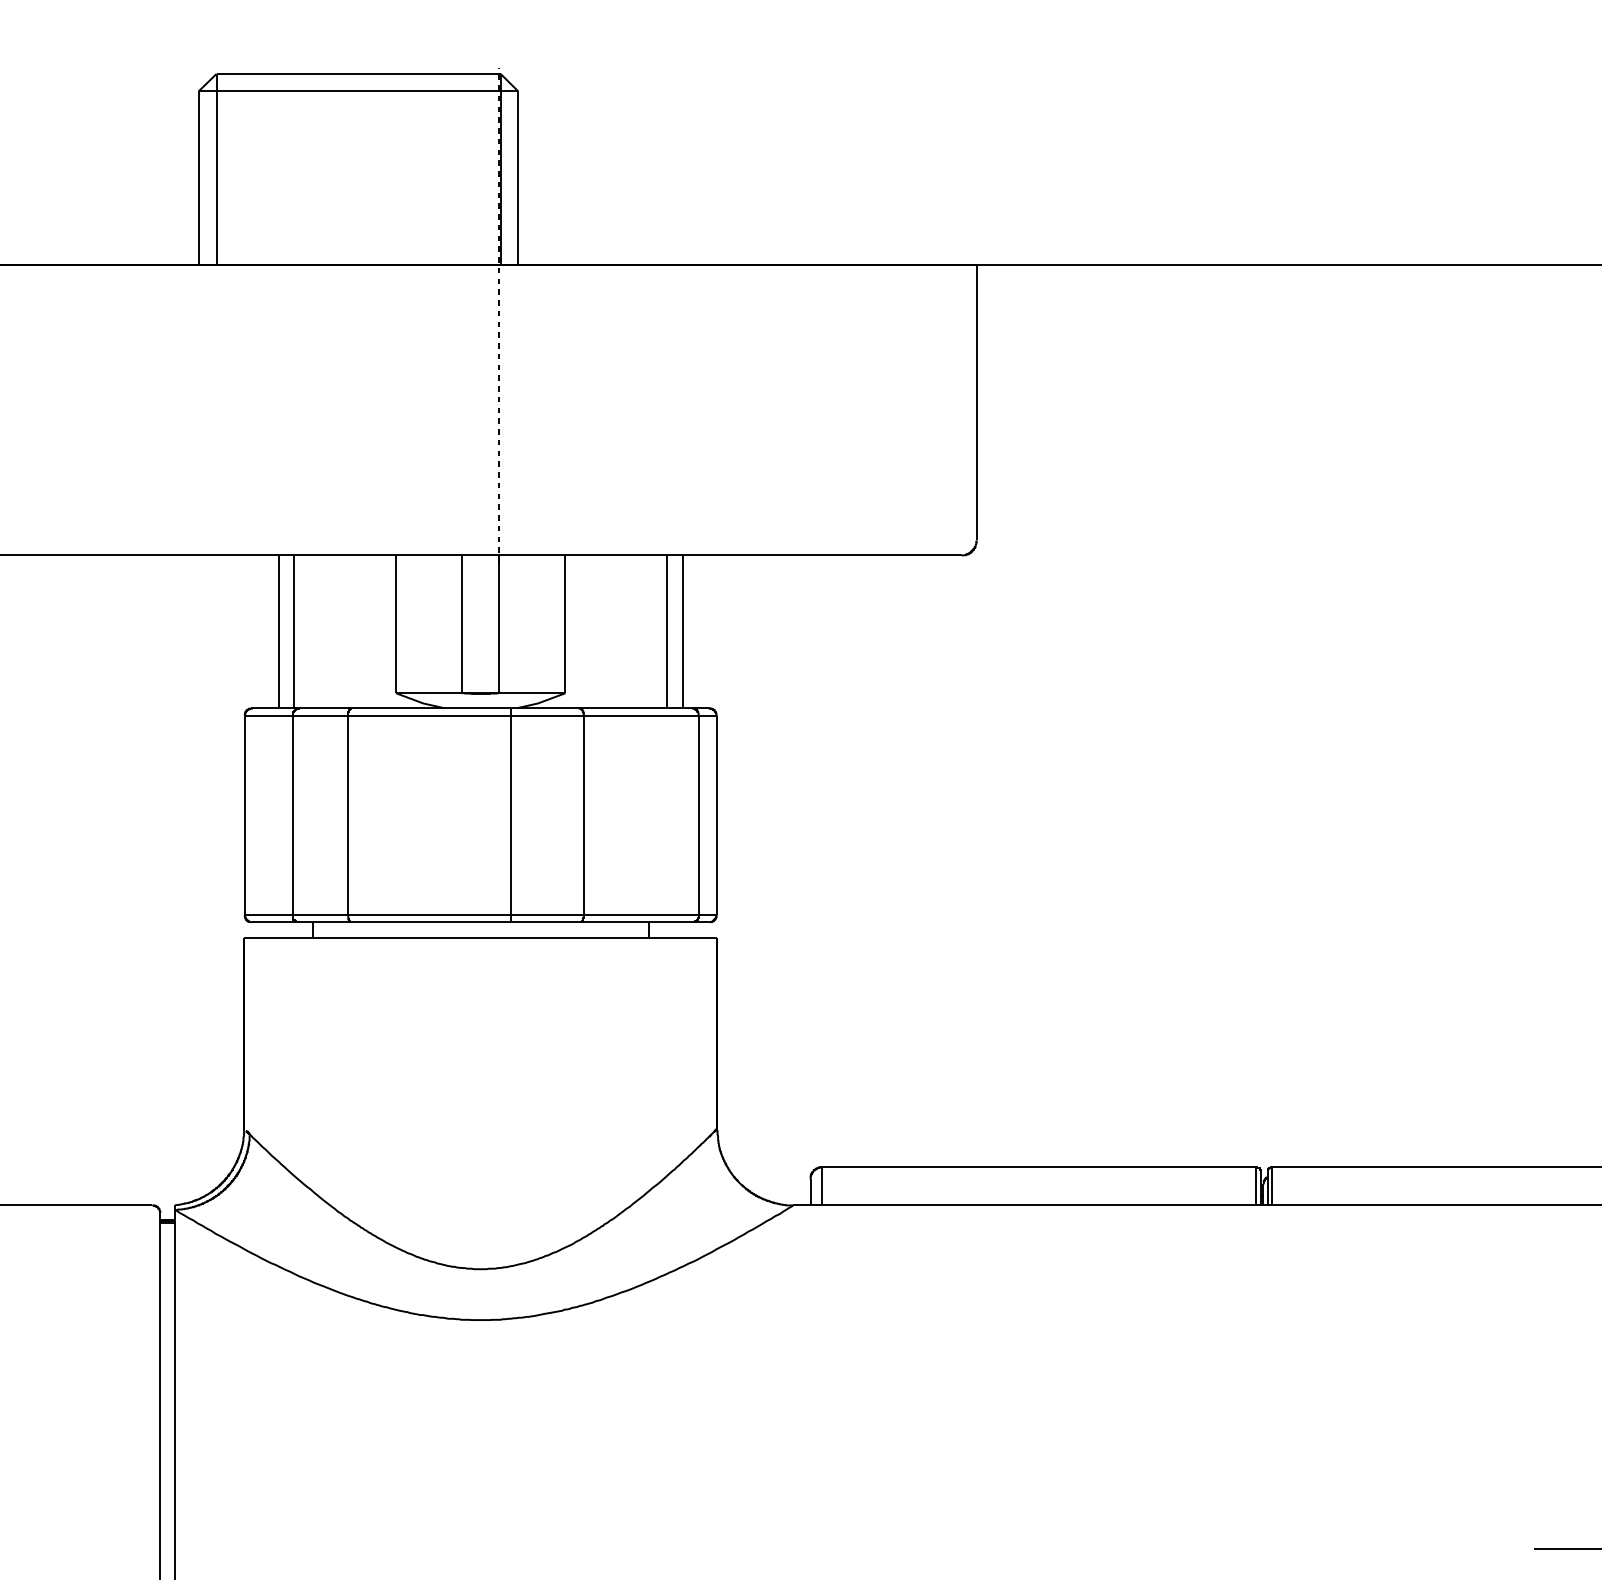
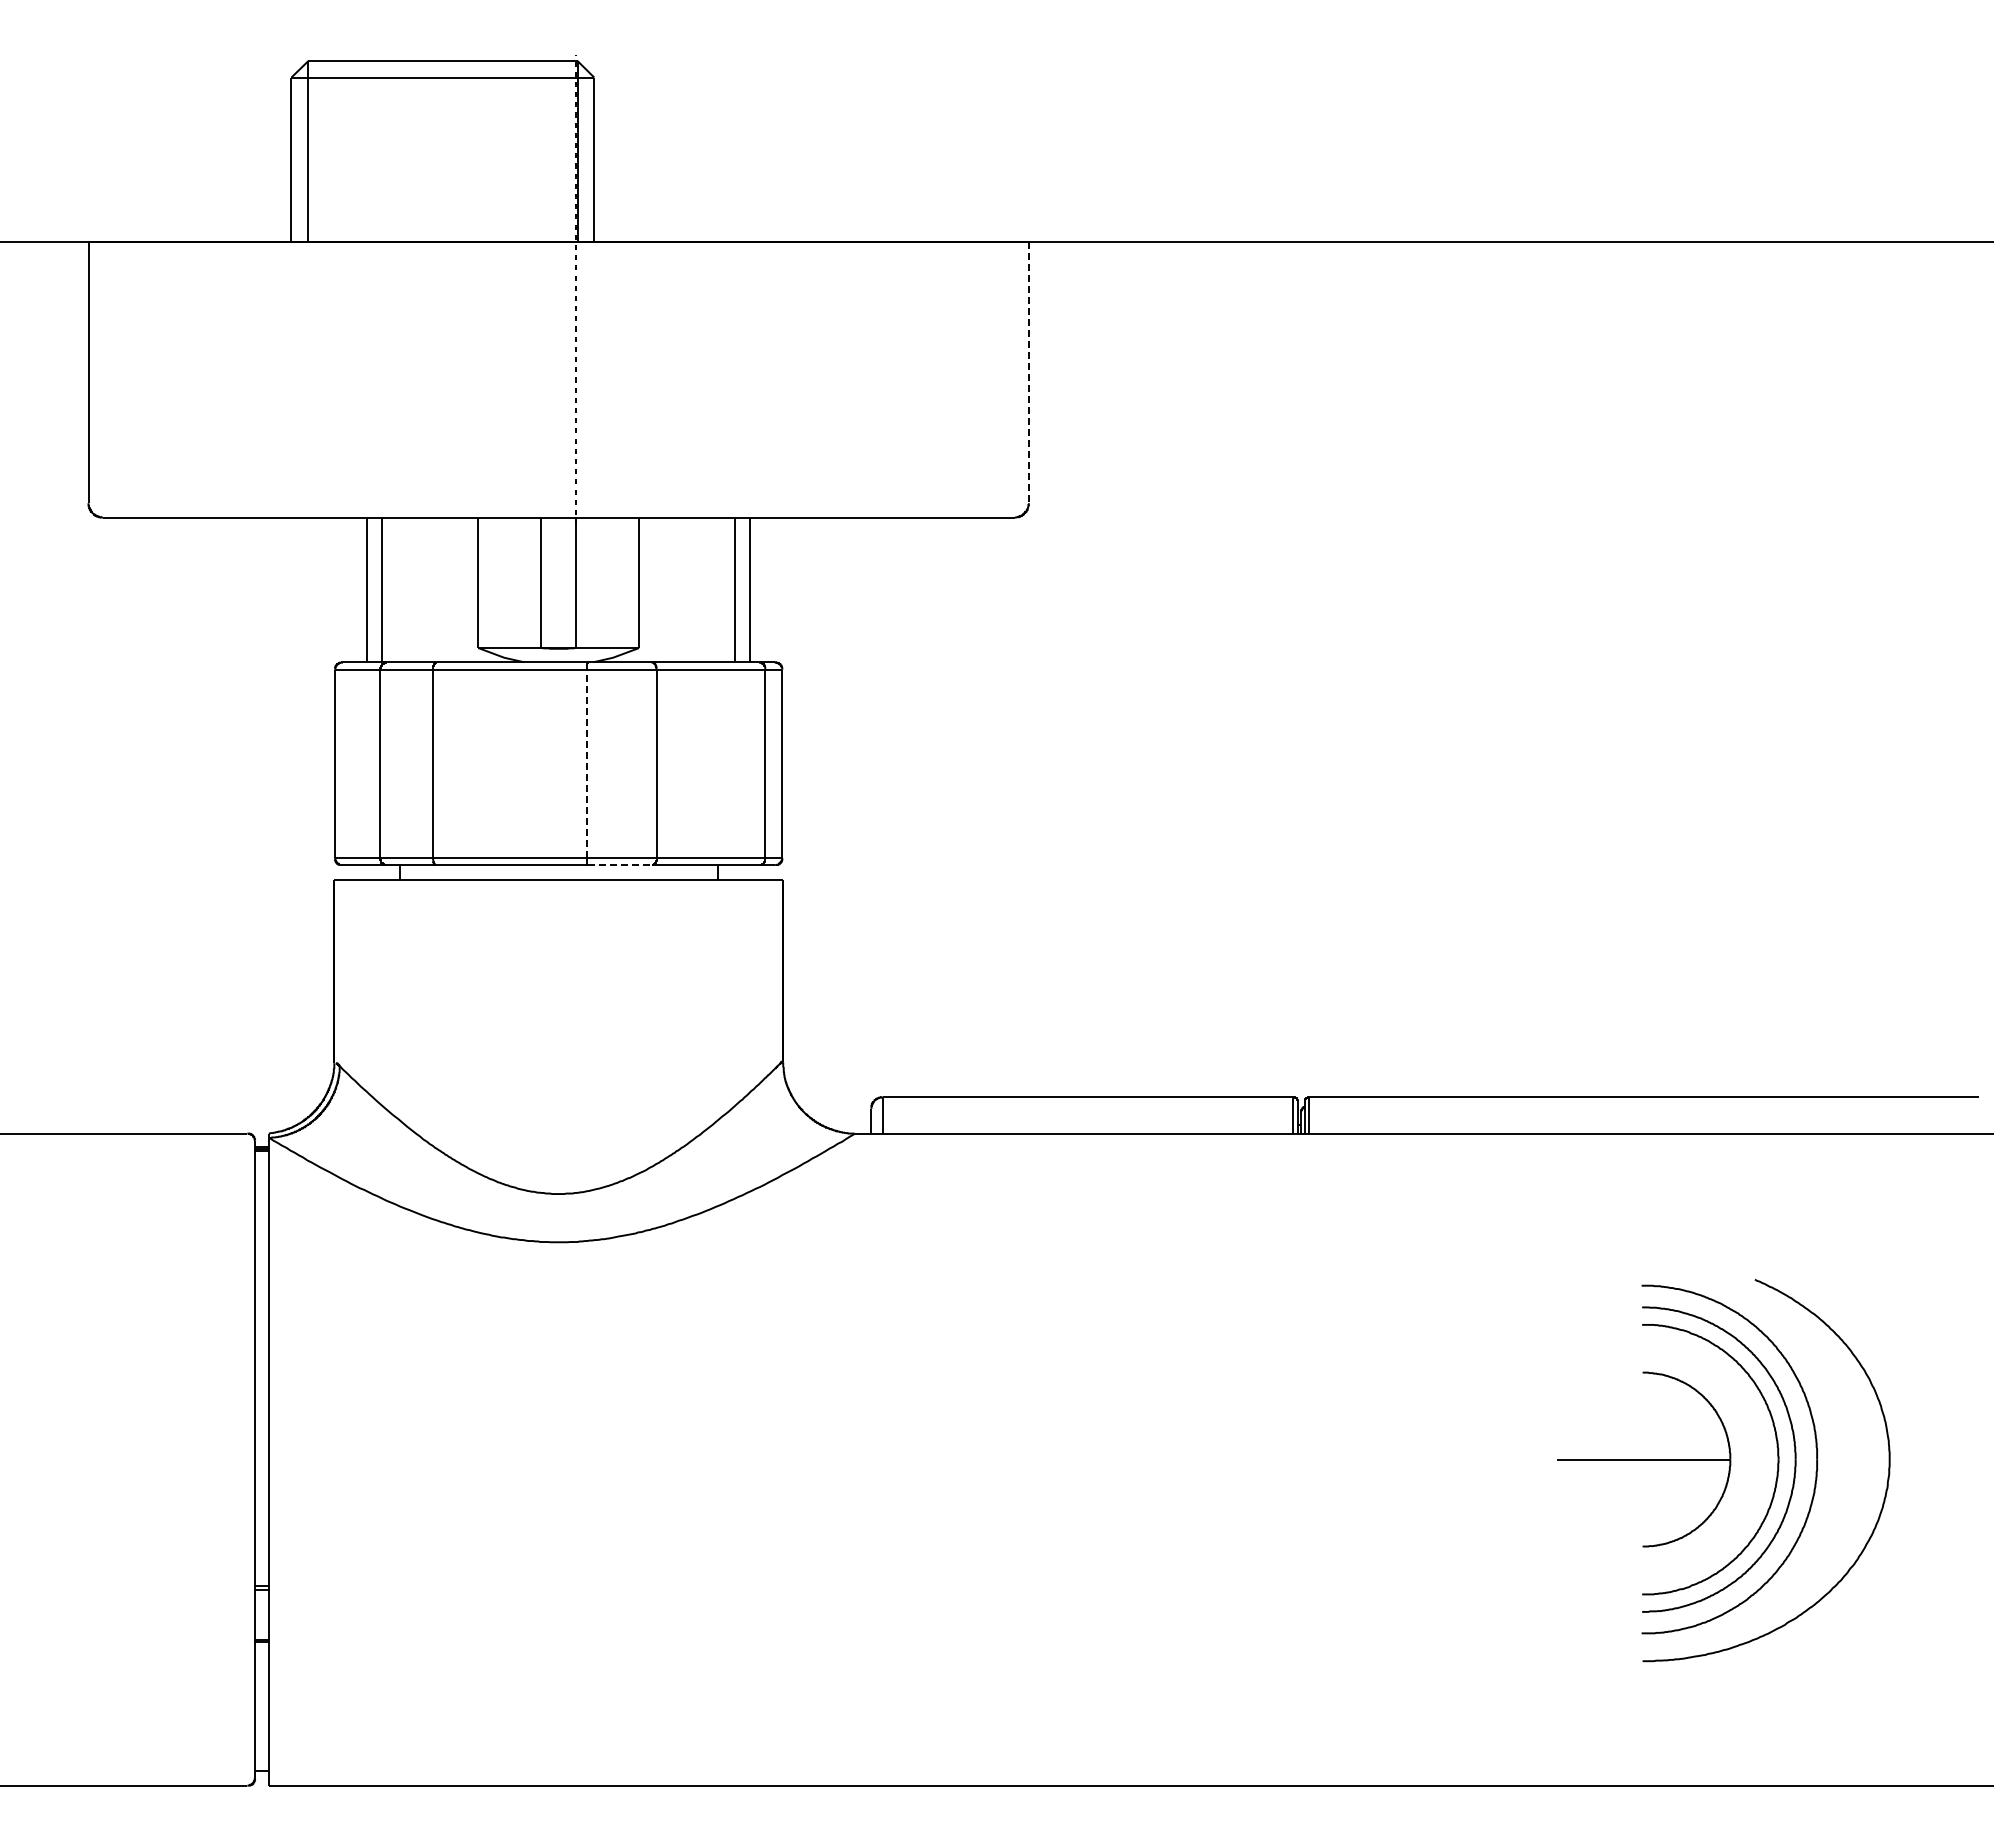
line: (976, 402) -> (1028, 372), solid -> dashed
line: (511, 814) -> (587, 763), solid -> dashed
line: (545, 922) -> (620, 865), solid -> dashed

